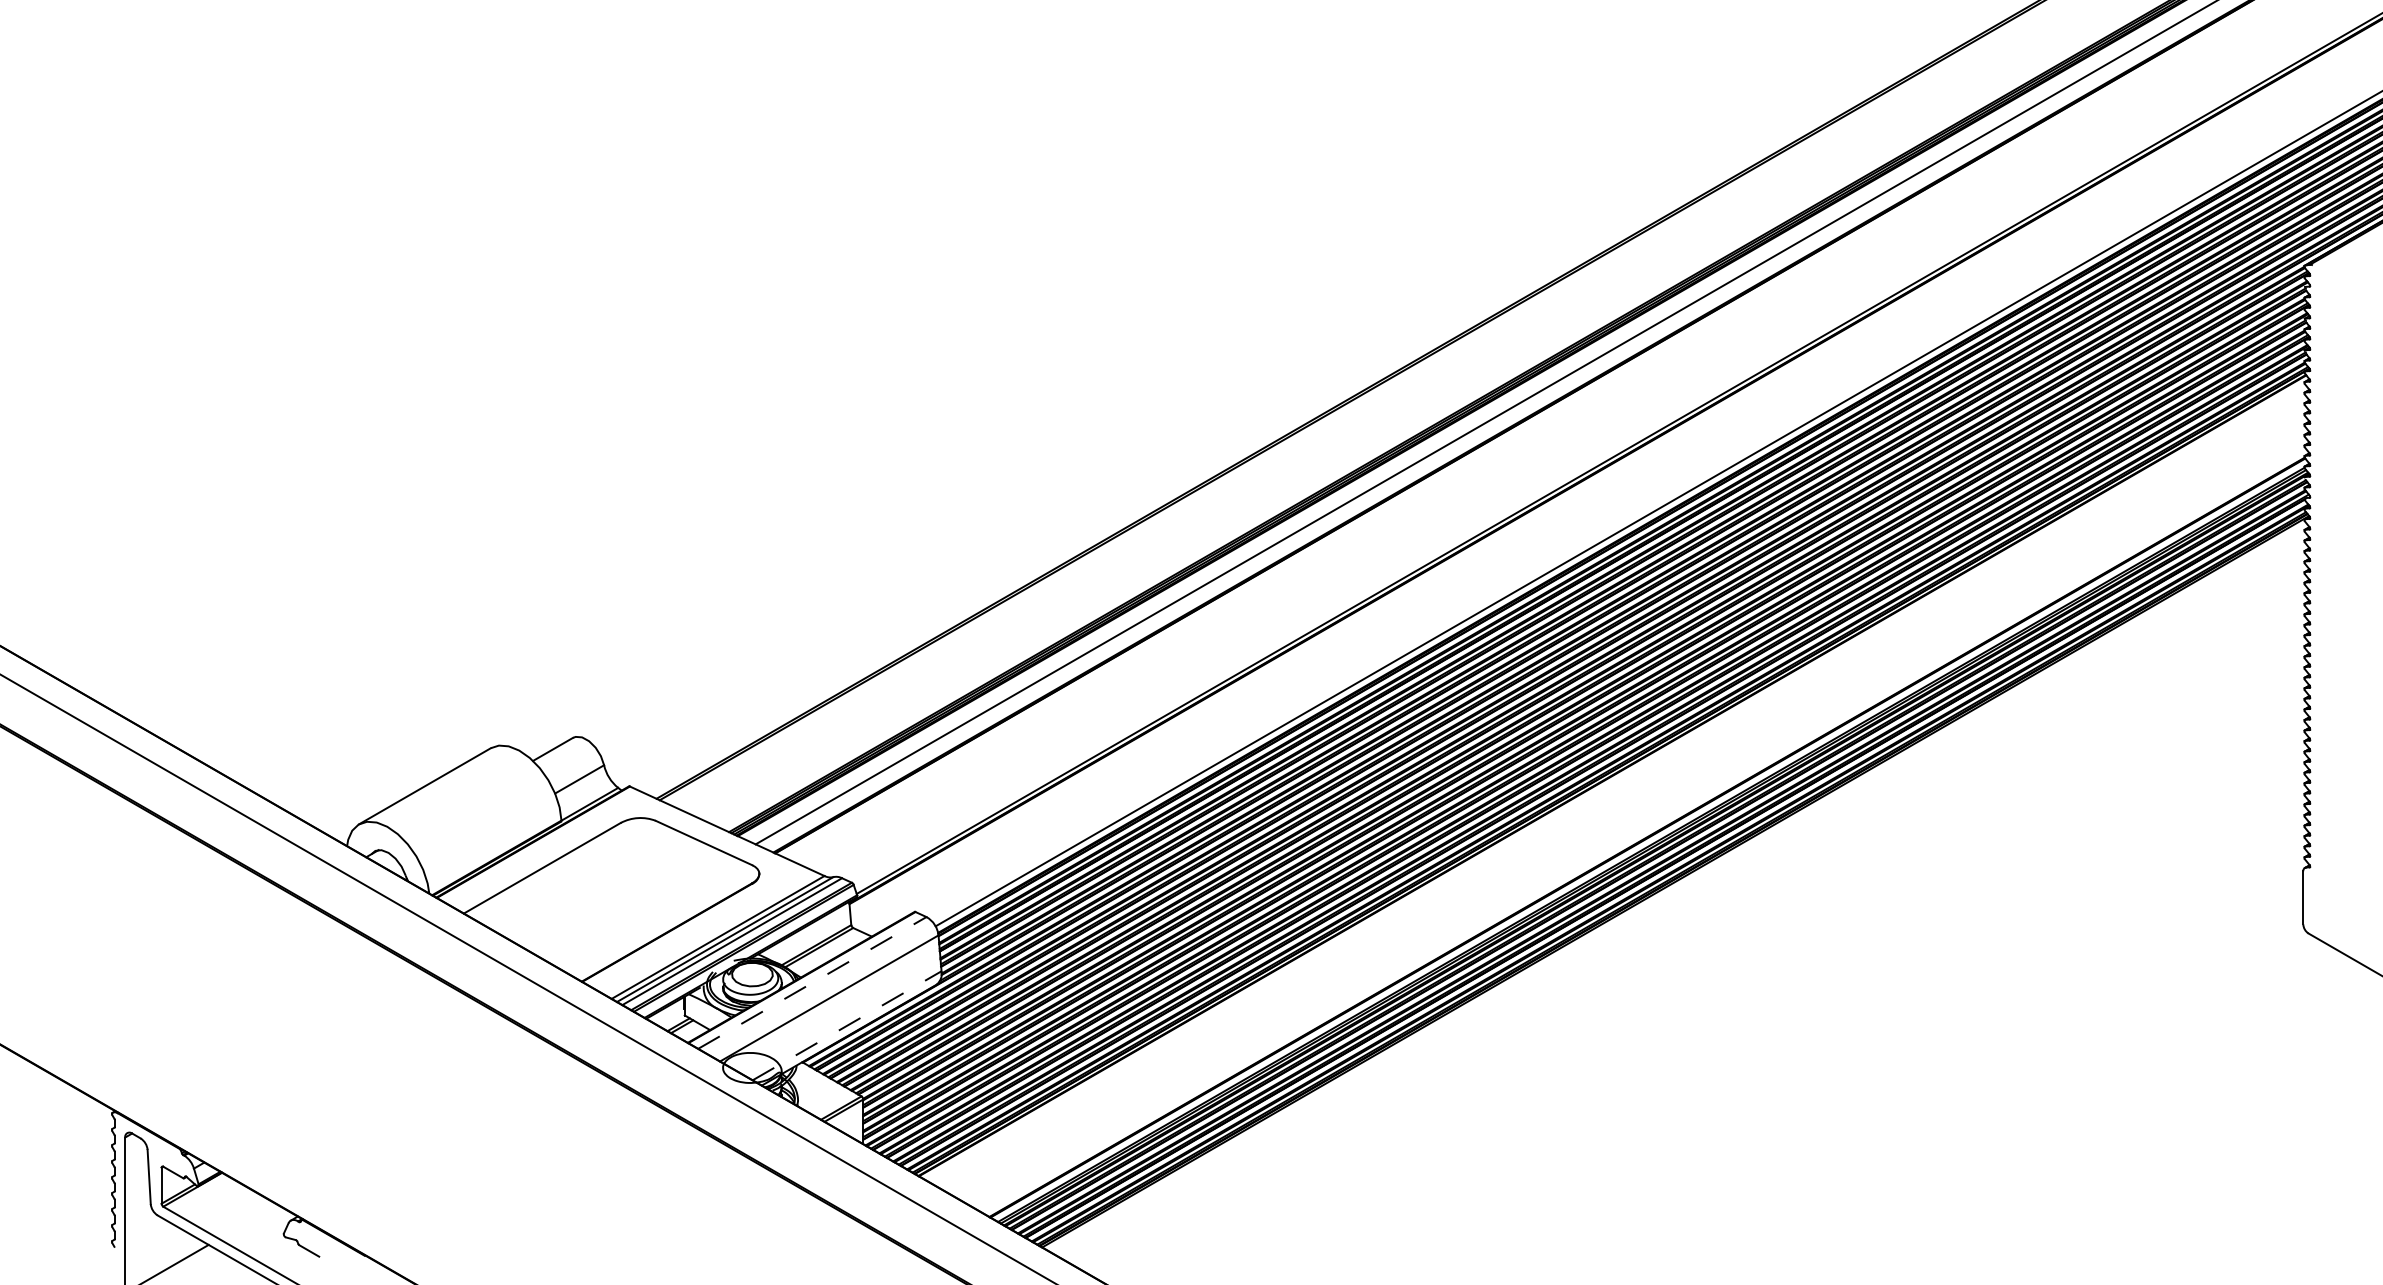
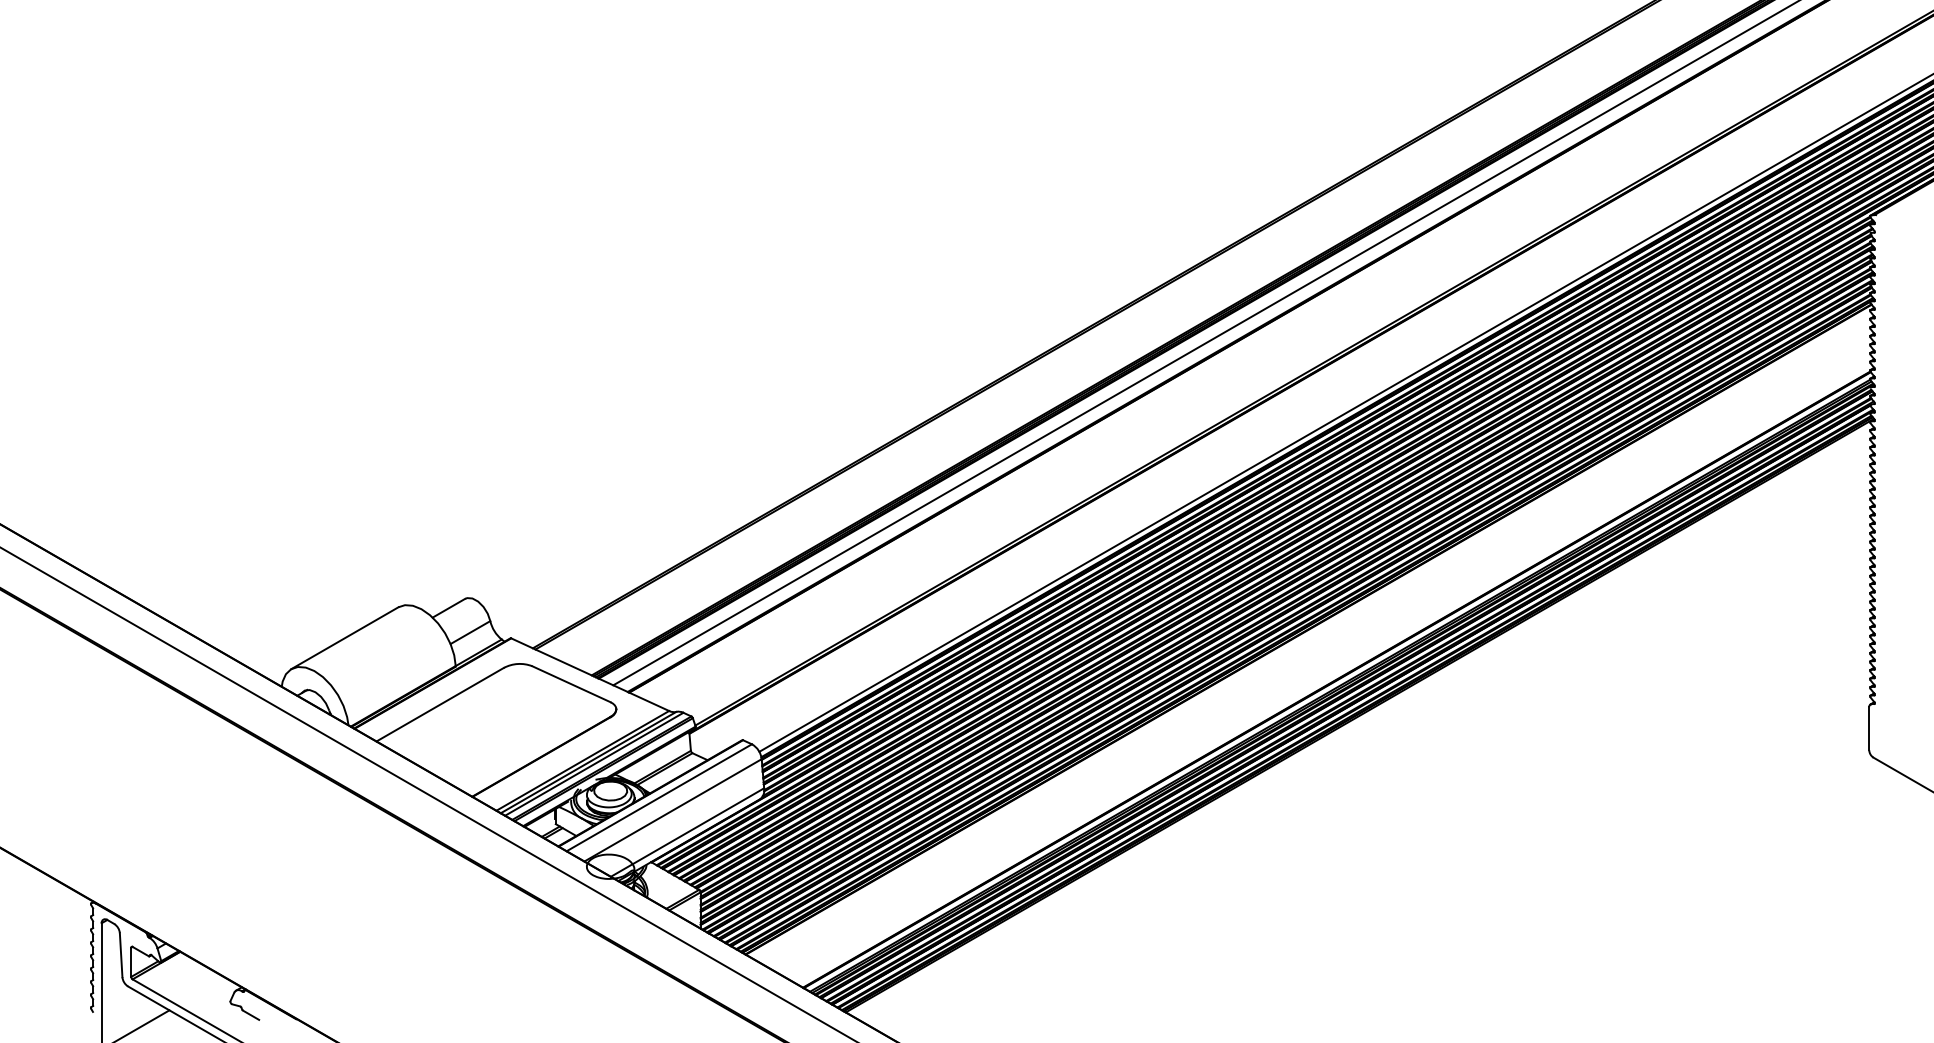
line: (812, 982) -> (659, 797), dashed -> solid
line: (847, 1025) -> (687, 832), dashed -> solid

